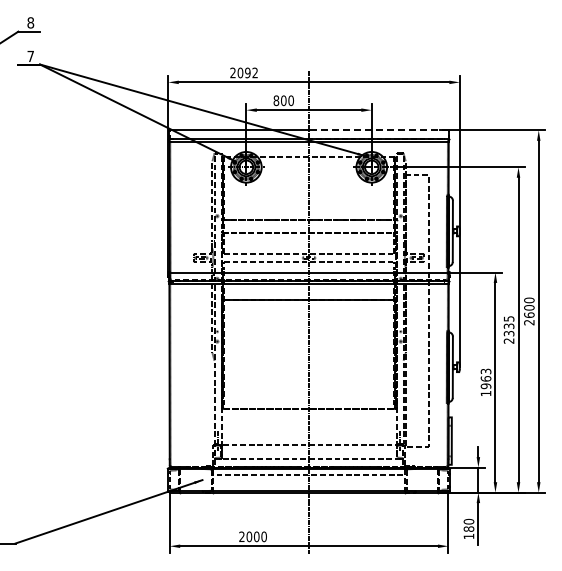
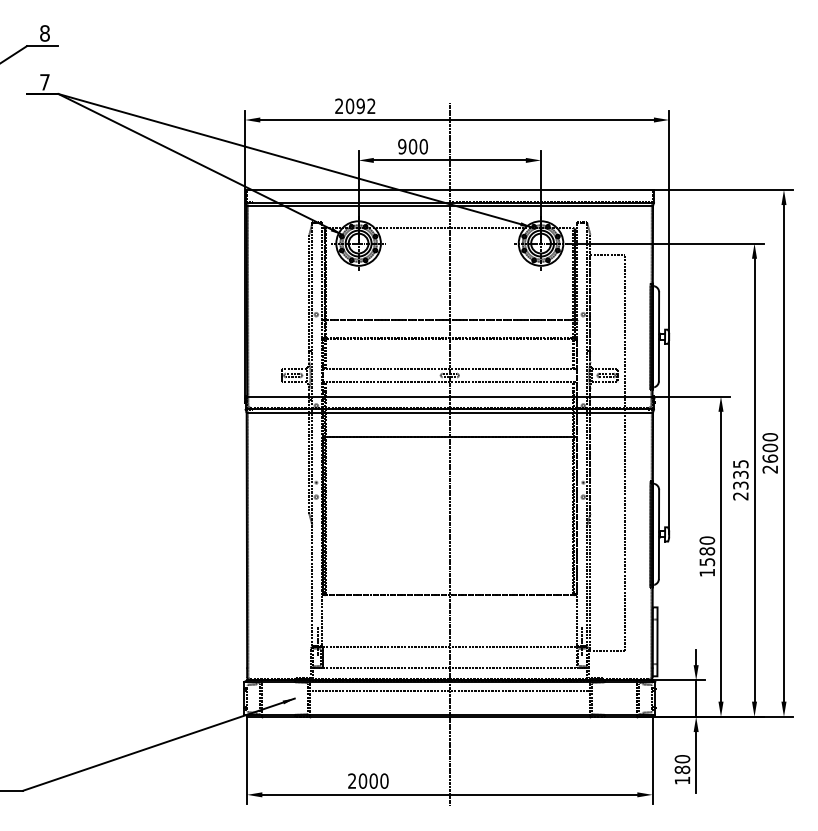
text: (276, 100) -> (402, 146), 800 -> 900
line: (378, 130) -> (550, 190), dashed -> solid
text: (485, 378) -> (706, 550), 1963 -> 1580

